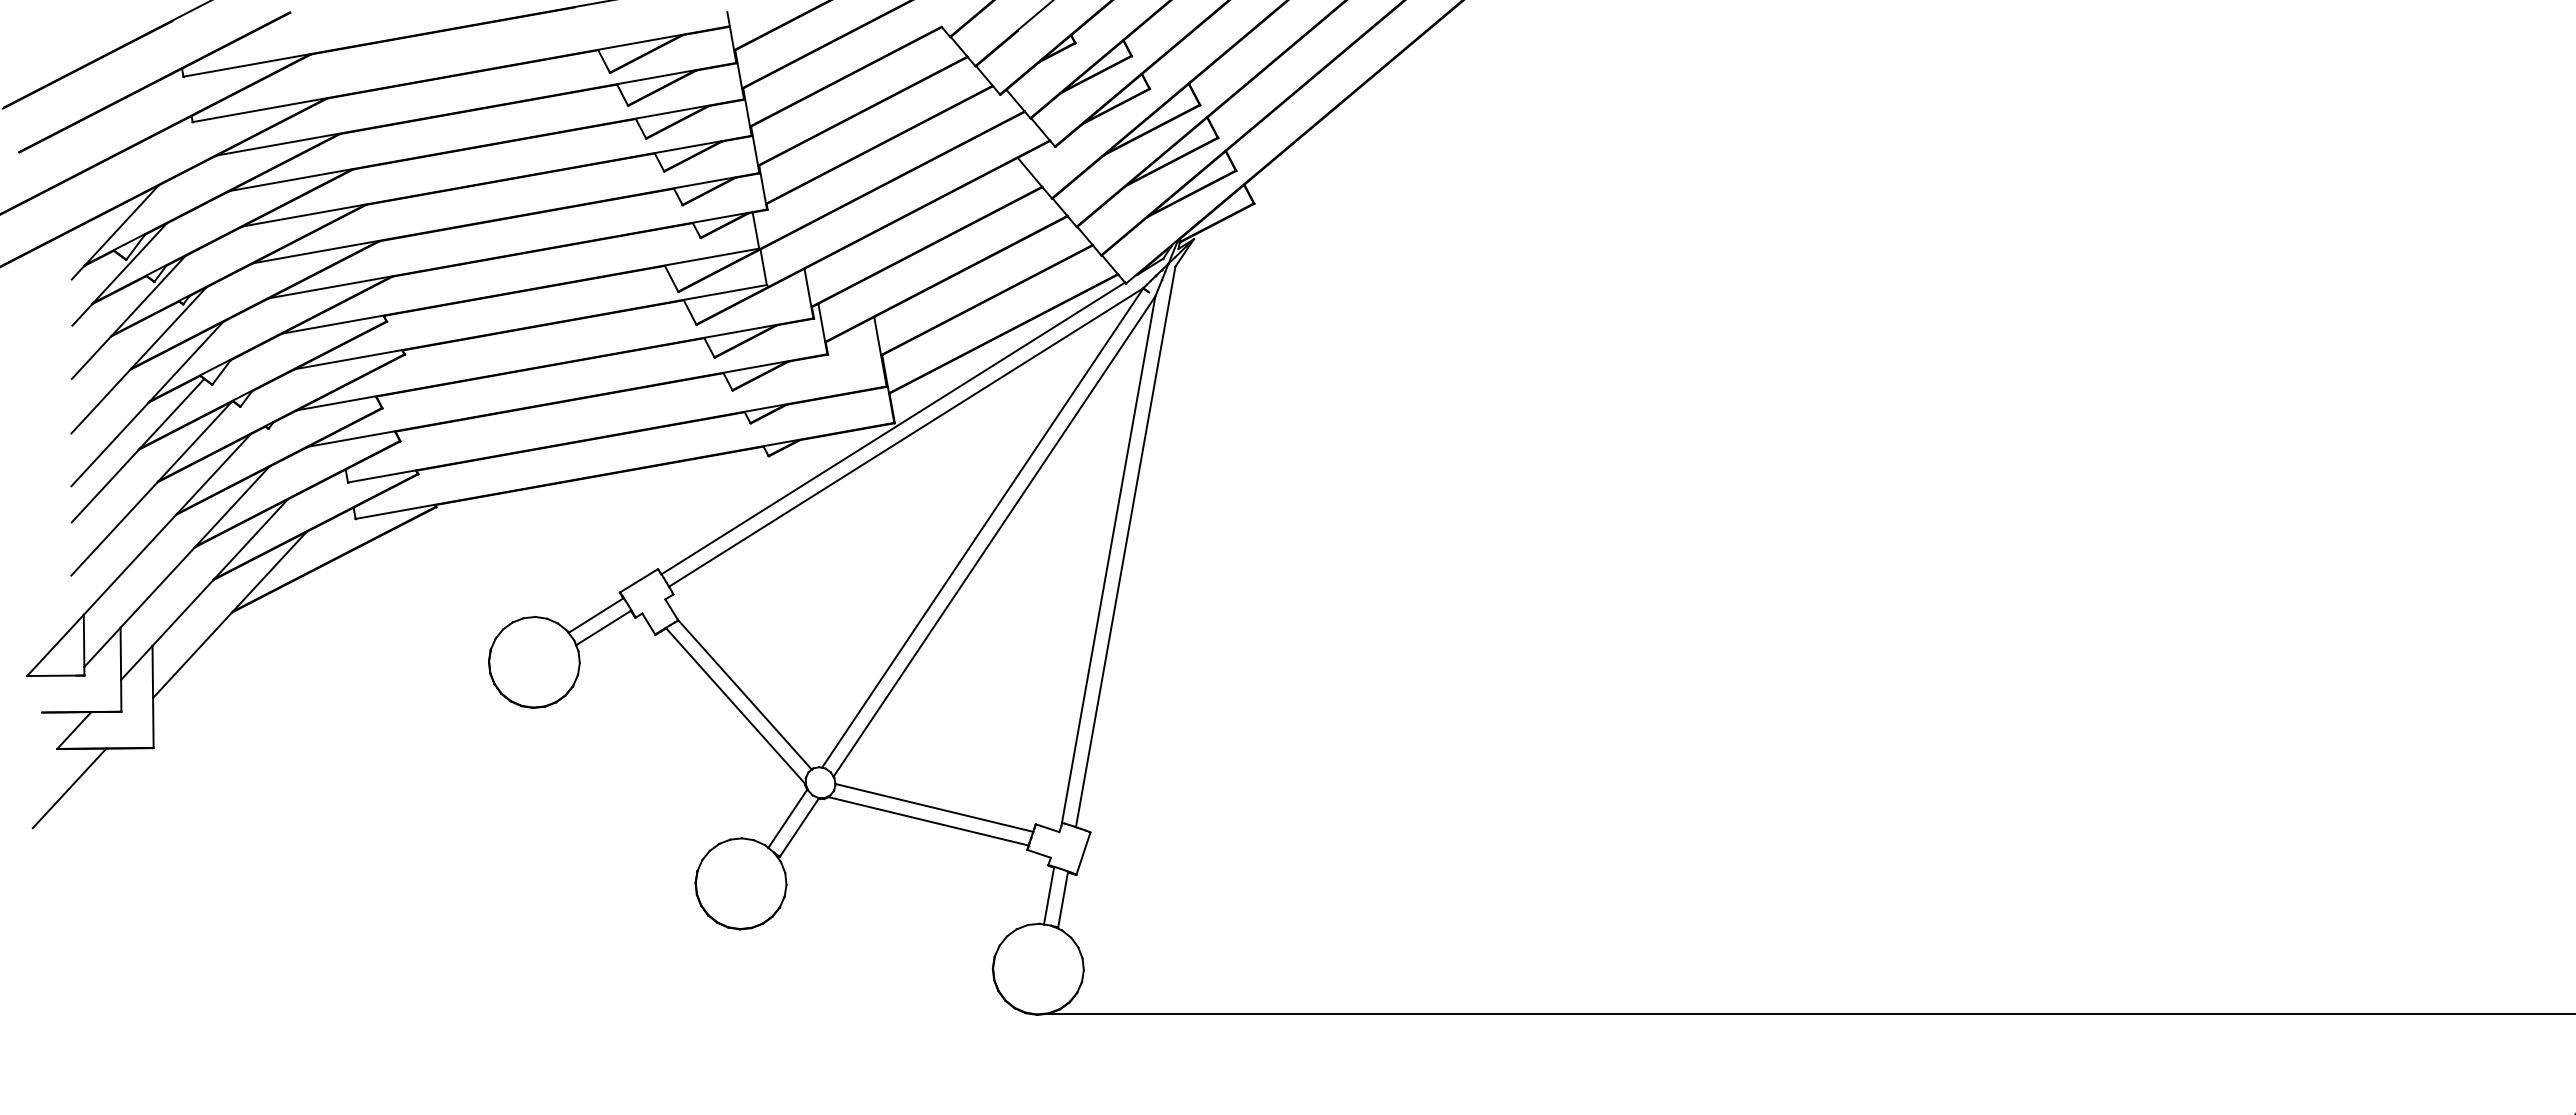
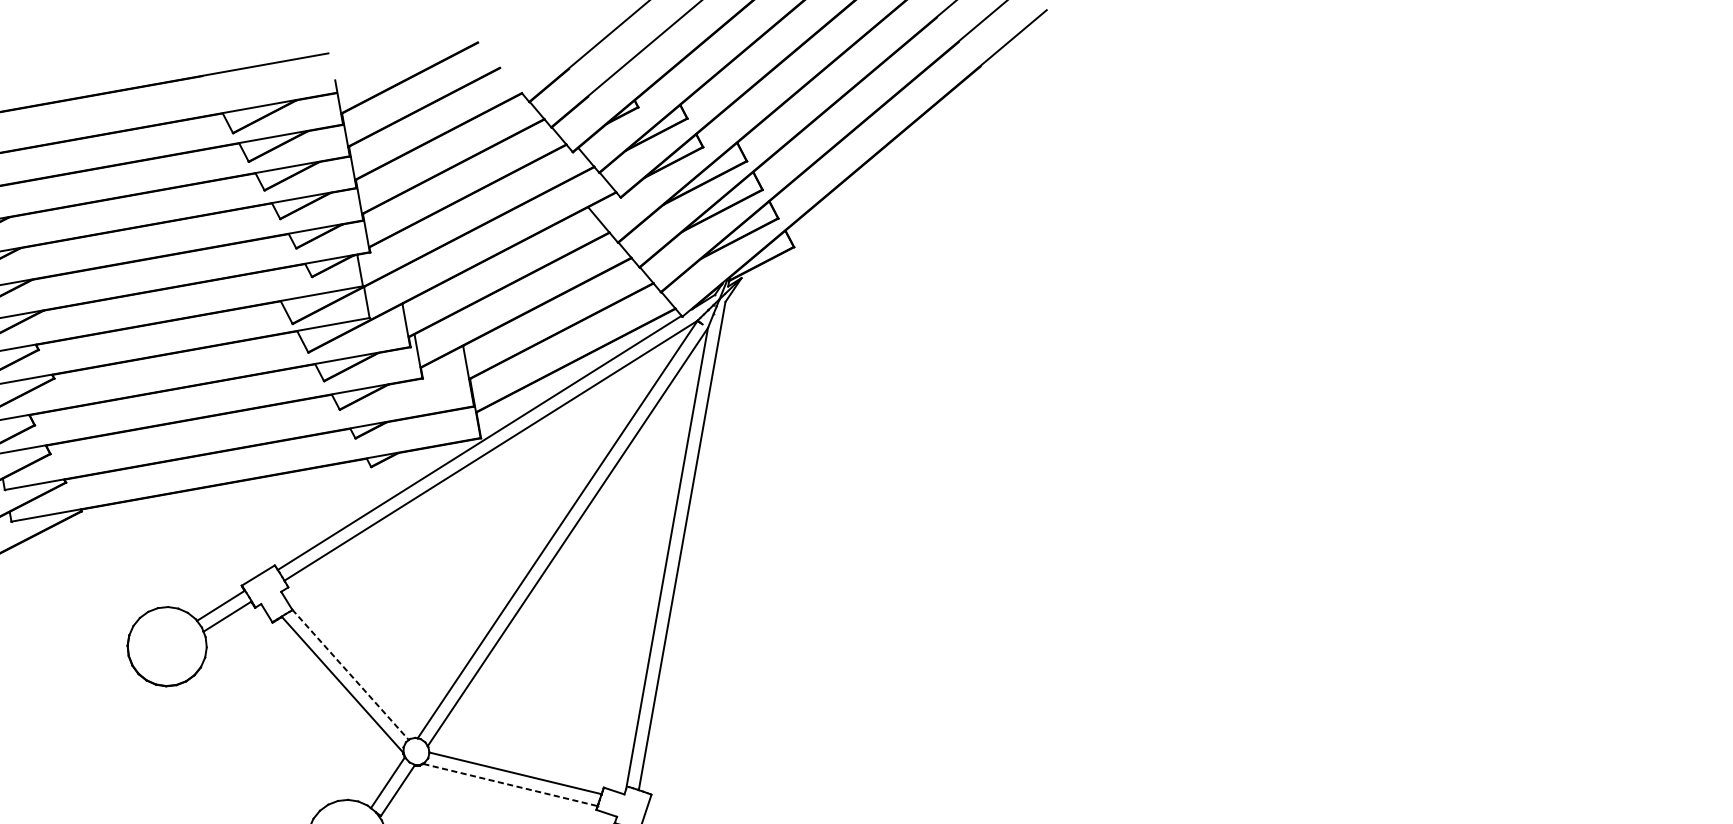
line: (744, 694) -> (350, 674), solid -> dashed
line: (928, 821) -> (510, 785), solid -> dashed

